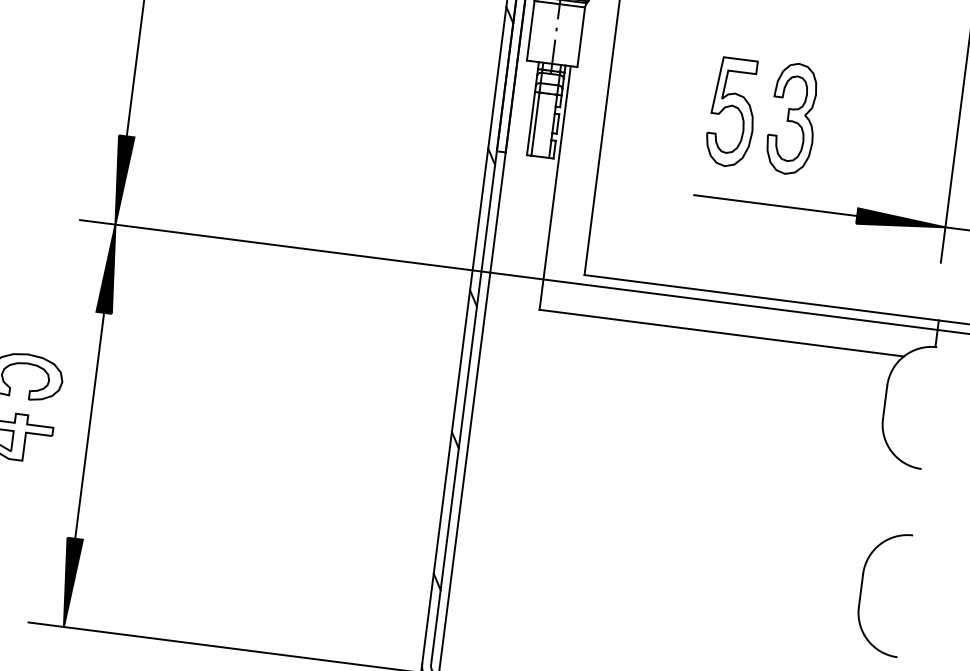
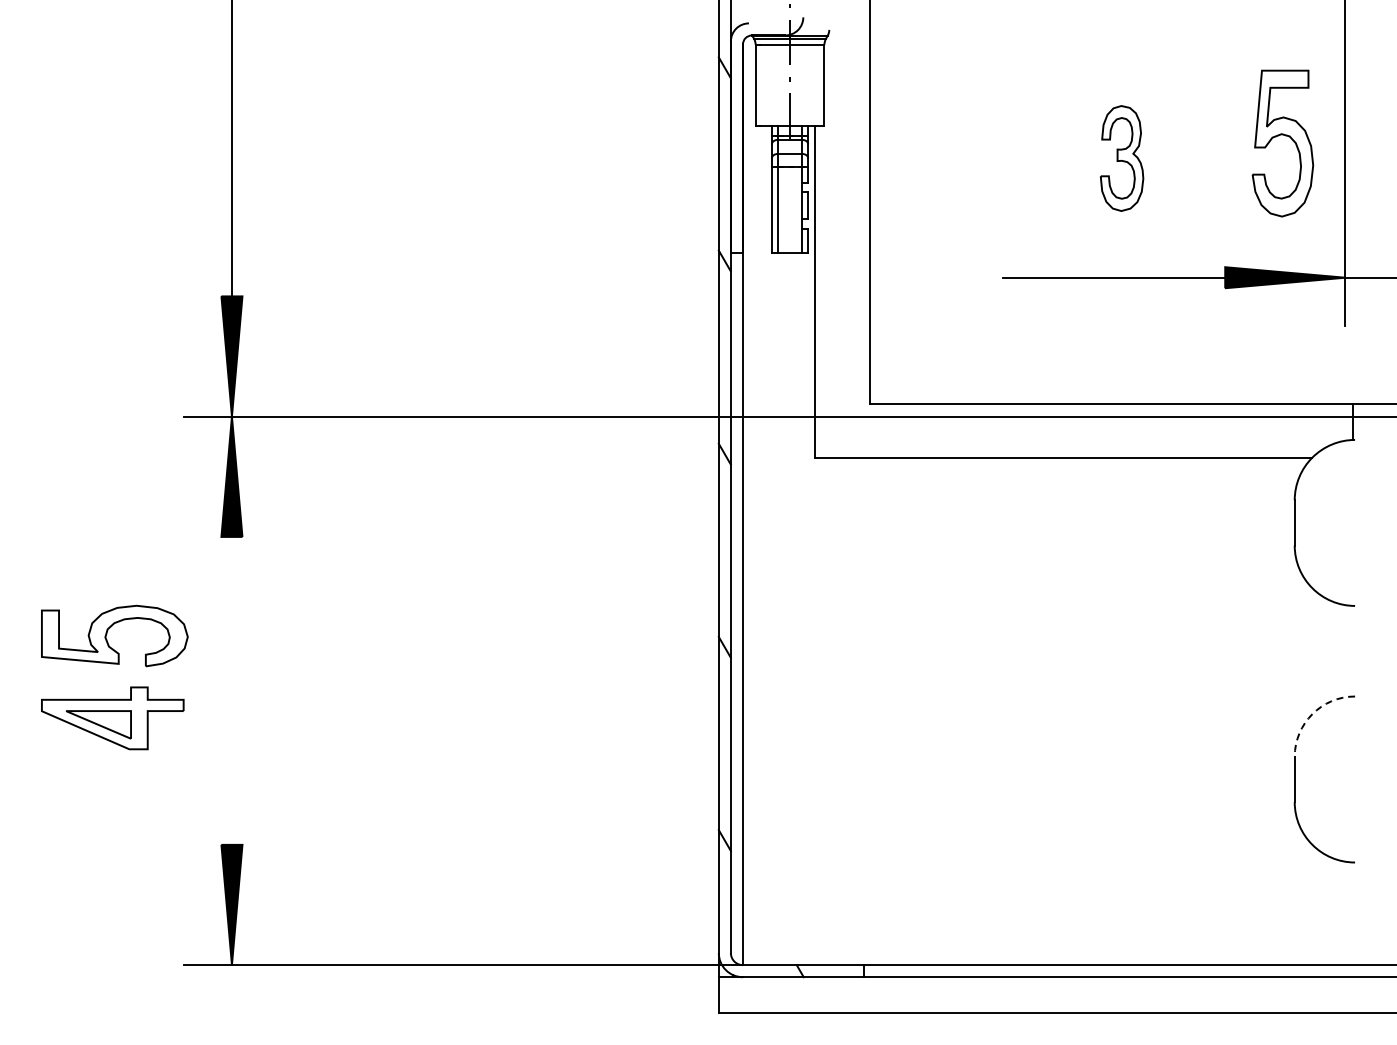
part: (734, 107) -> (1285, 136), moved
part: (792, 118) -> (1121, 158), size x0.7
line: (89, 425) -> (231, 690), removed
arc: (880, 544) -> (1312, 714), solid -> dashed

